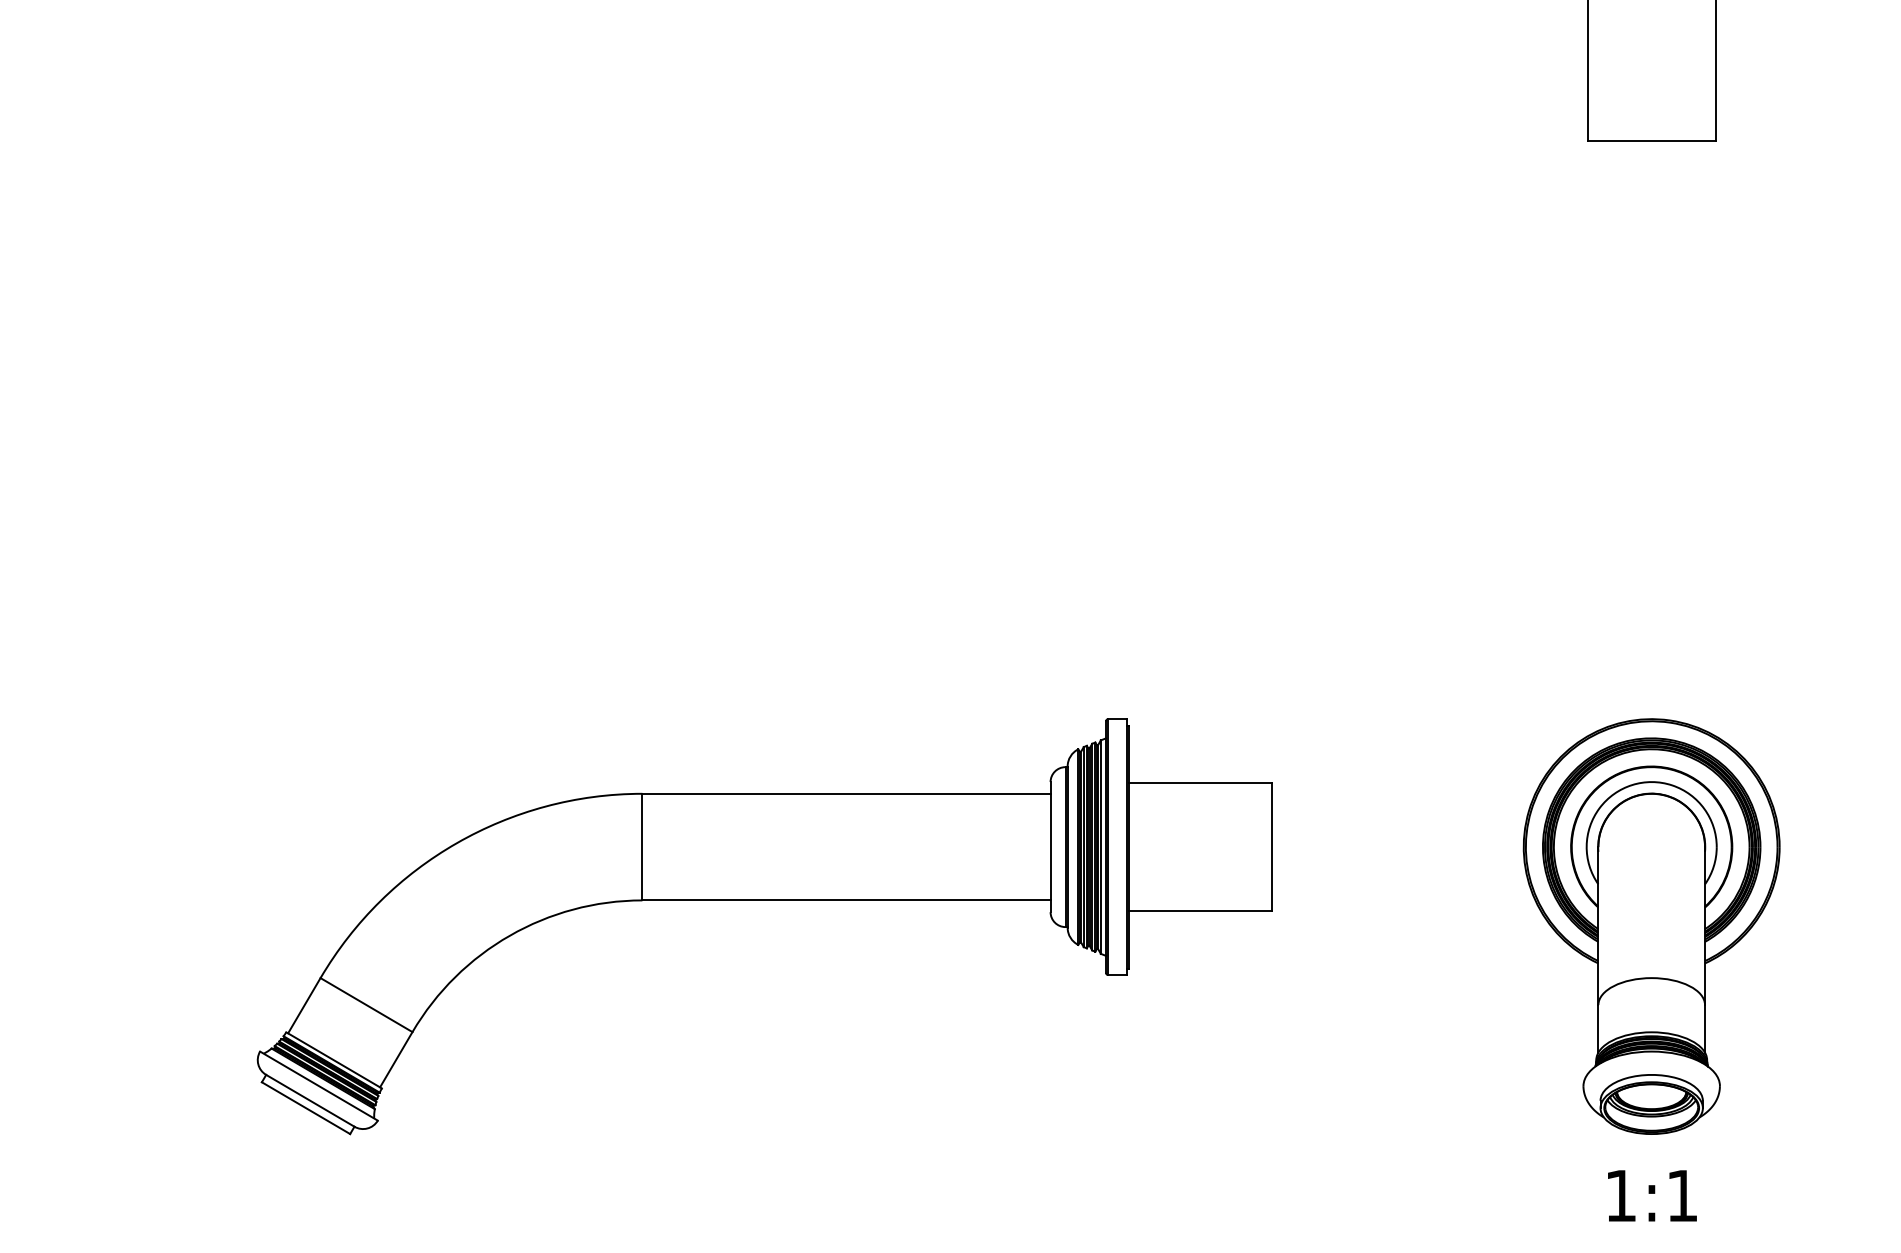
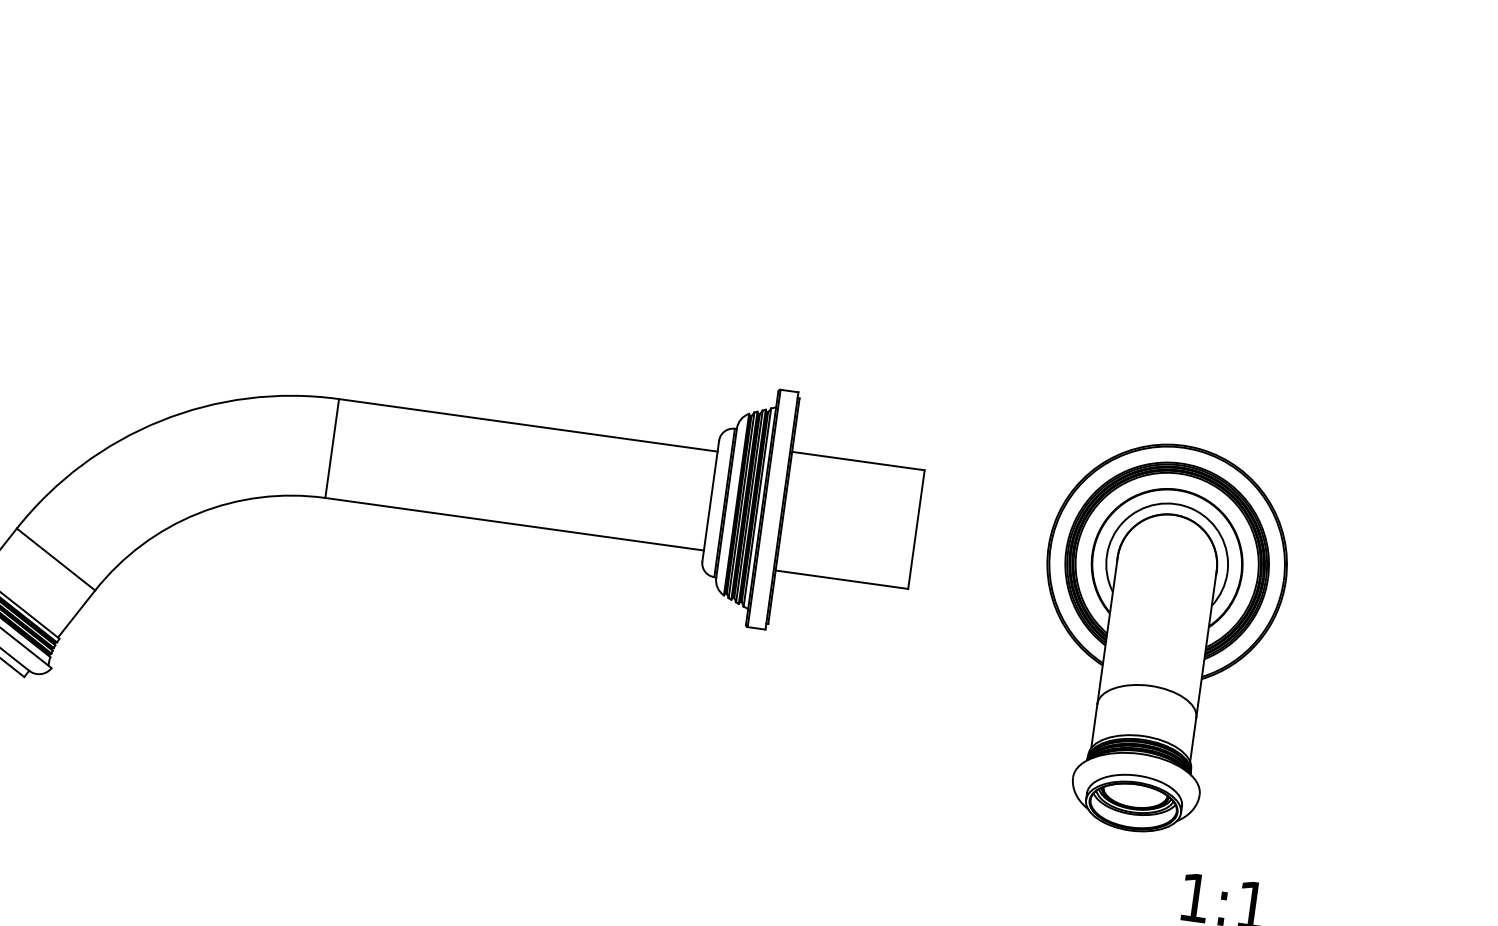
part: (1651, 926) -> (1156, 637), moved

